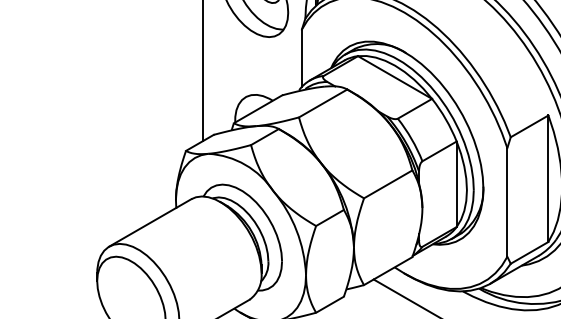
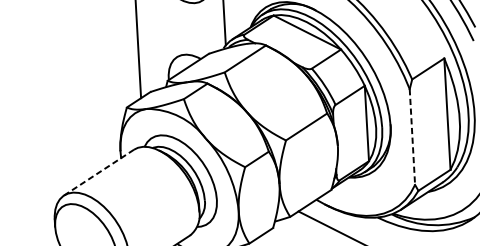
line: (507, 202) -> (412, 137), solid -> dashed
line: (149, 223) -> (98, 173), solid -> dashed

